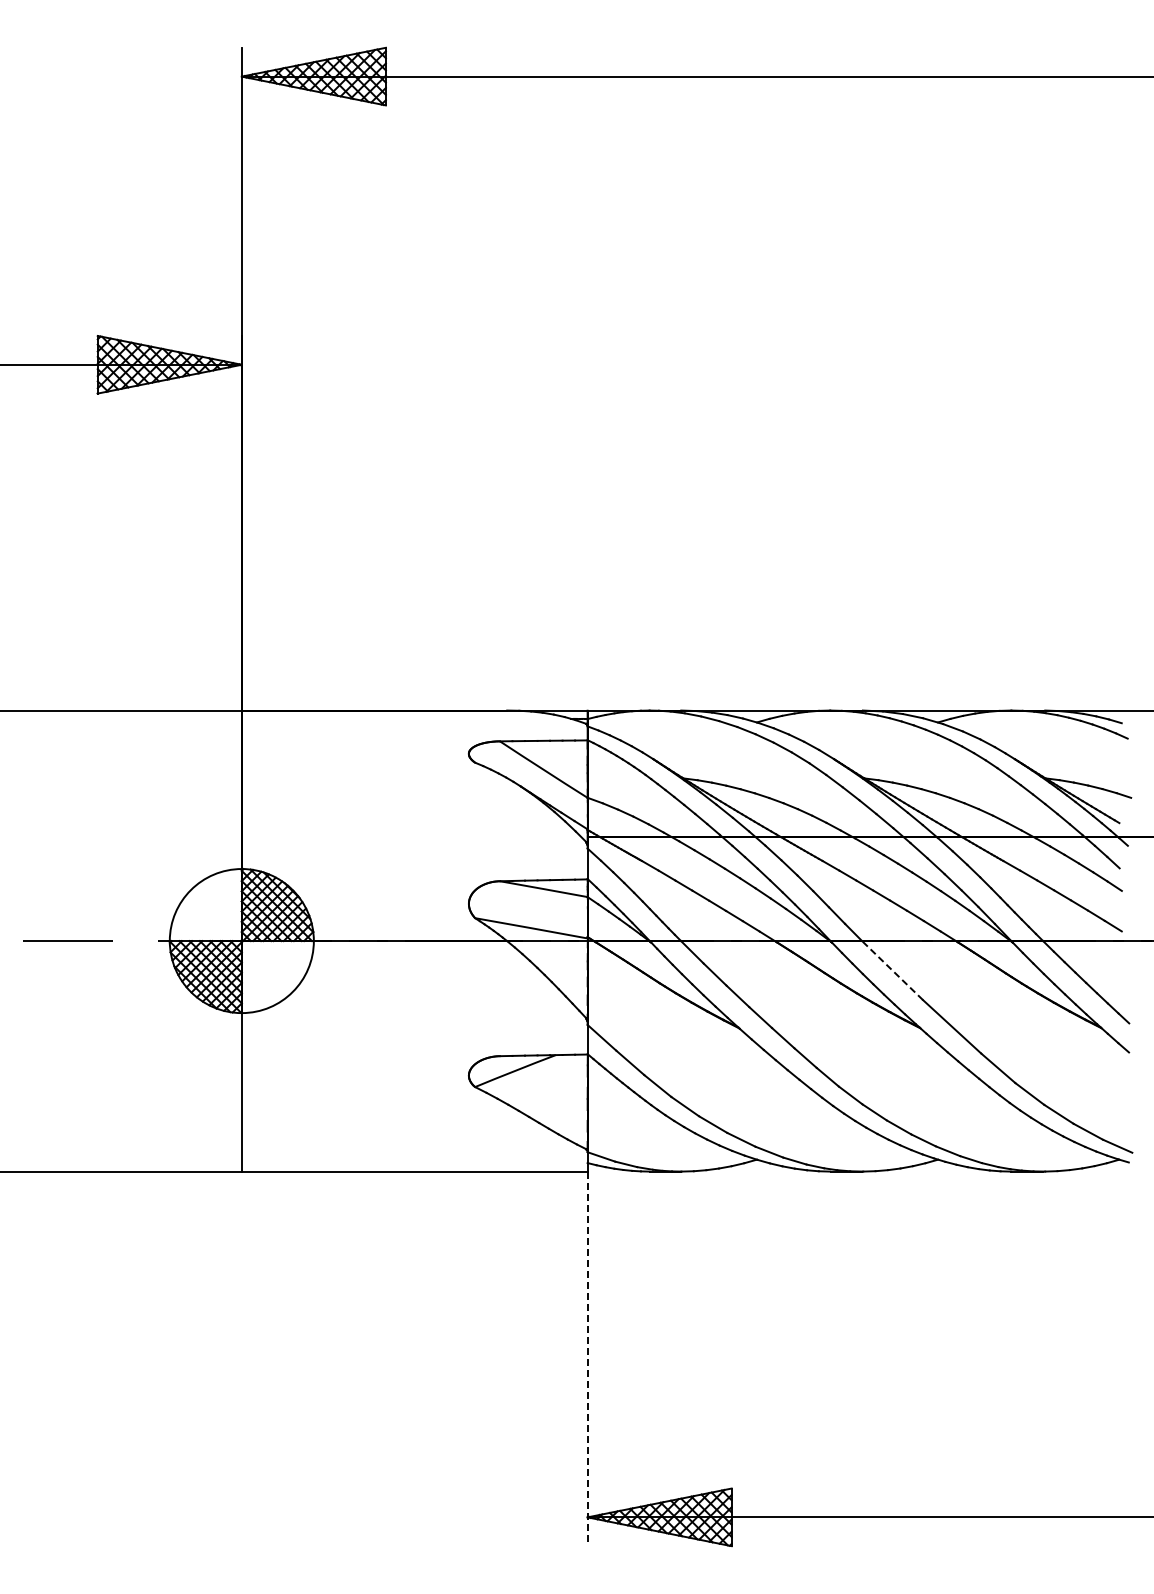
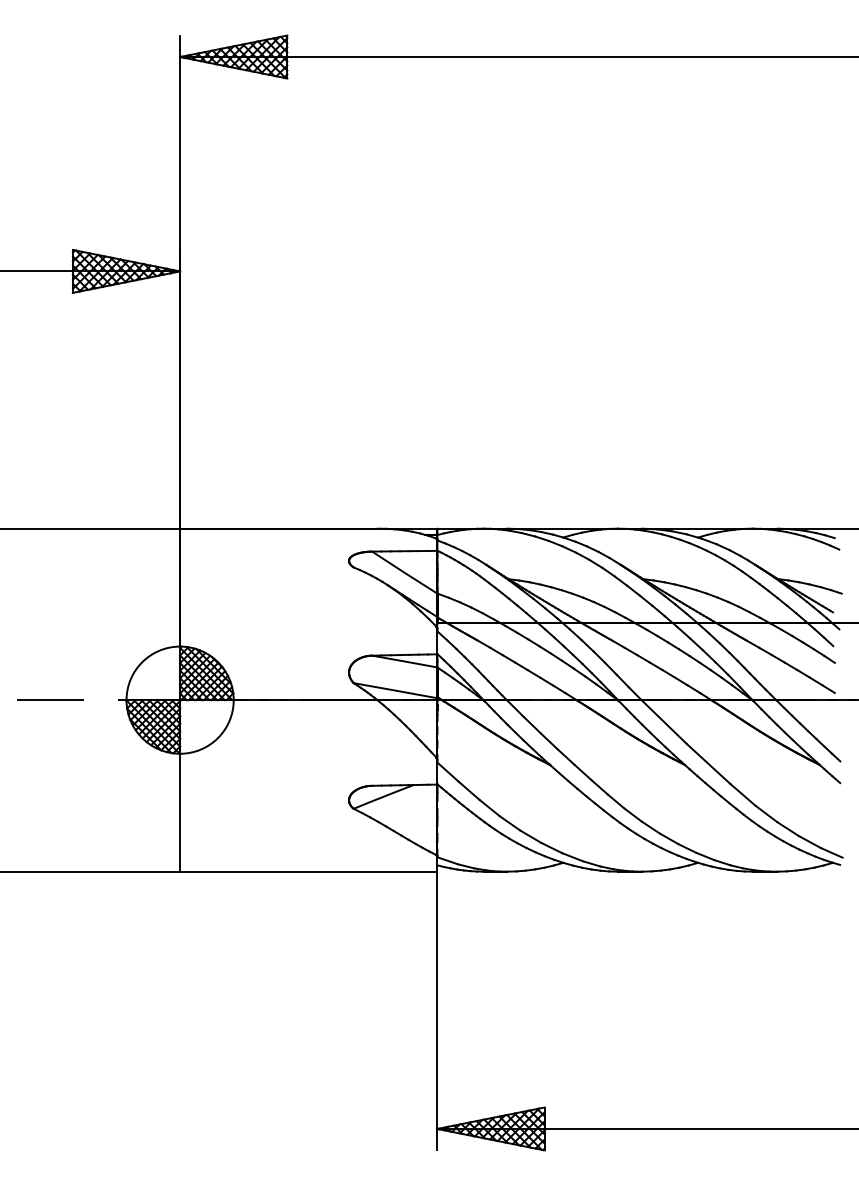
line: (892, 970) -> (664, 722), dashed -> solid
line: (587, 1359) -> (437, 1011), dashed -> solid

